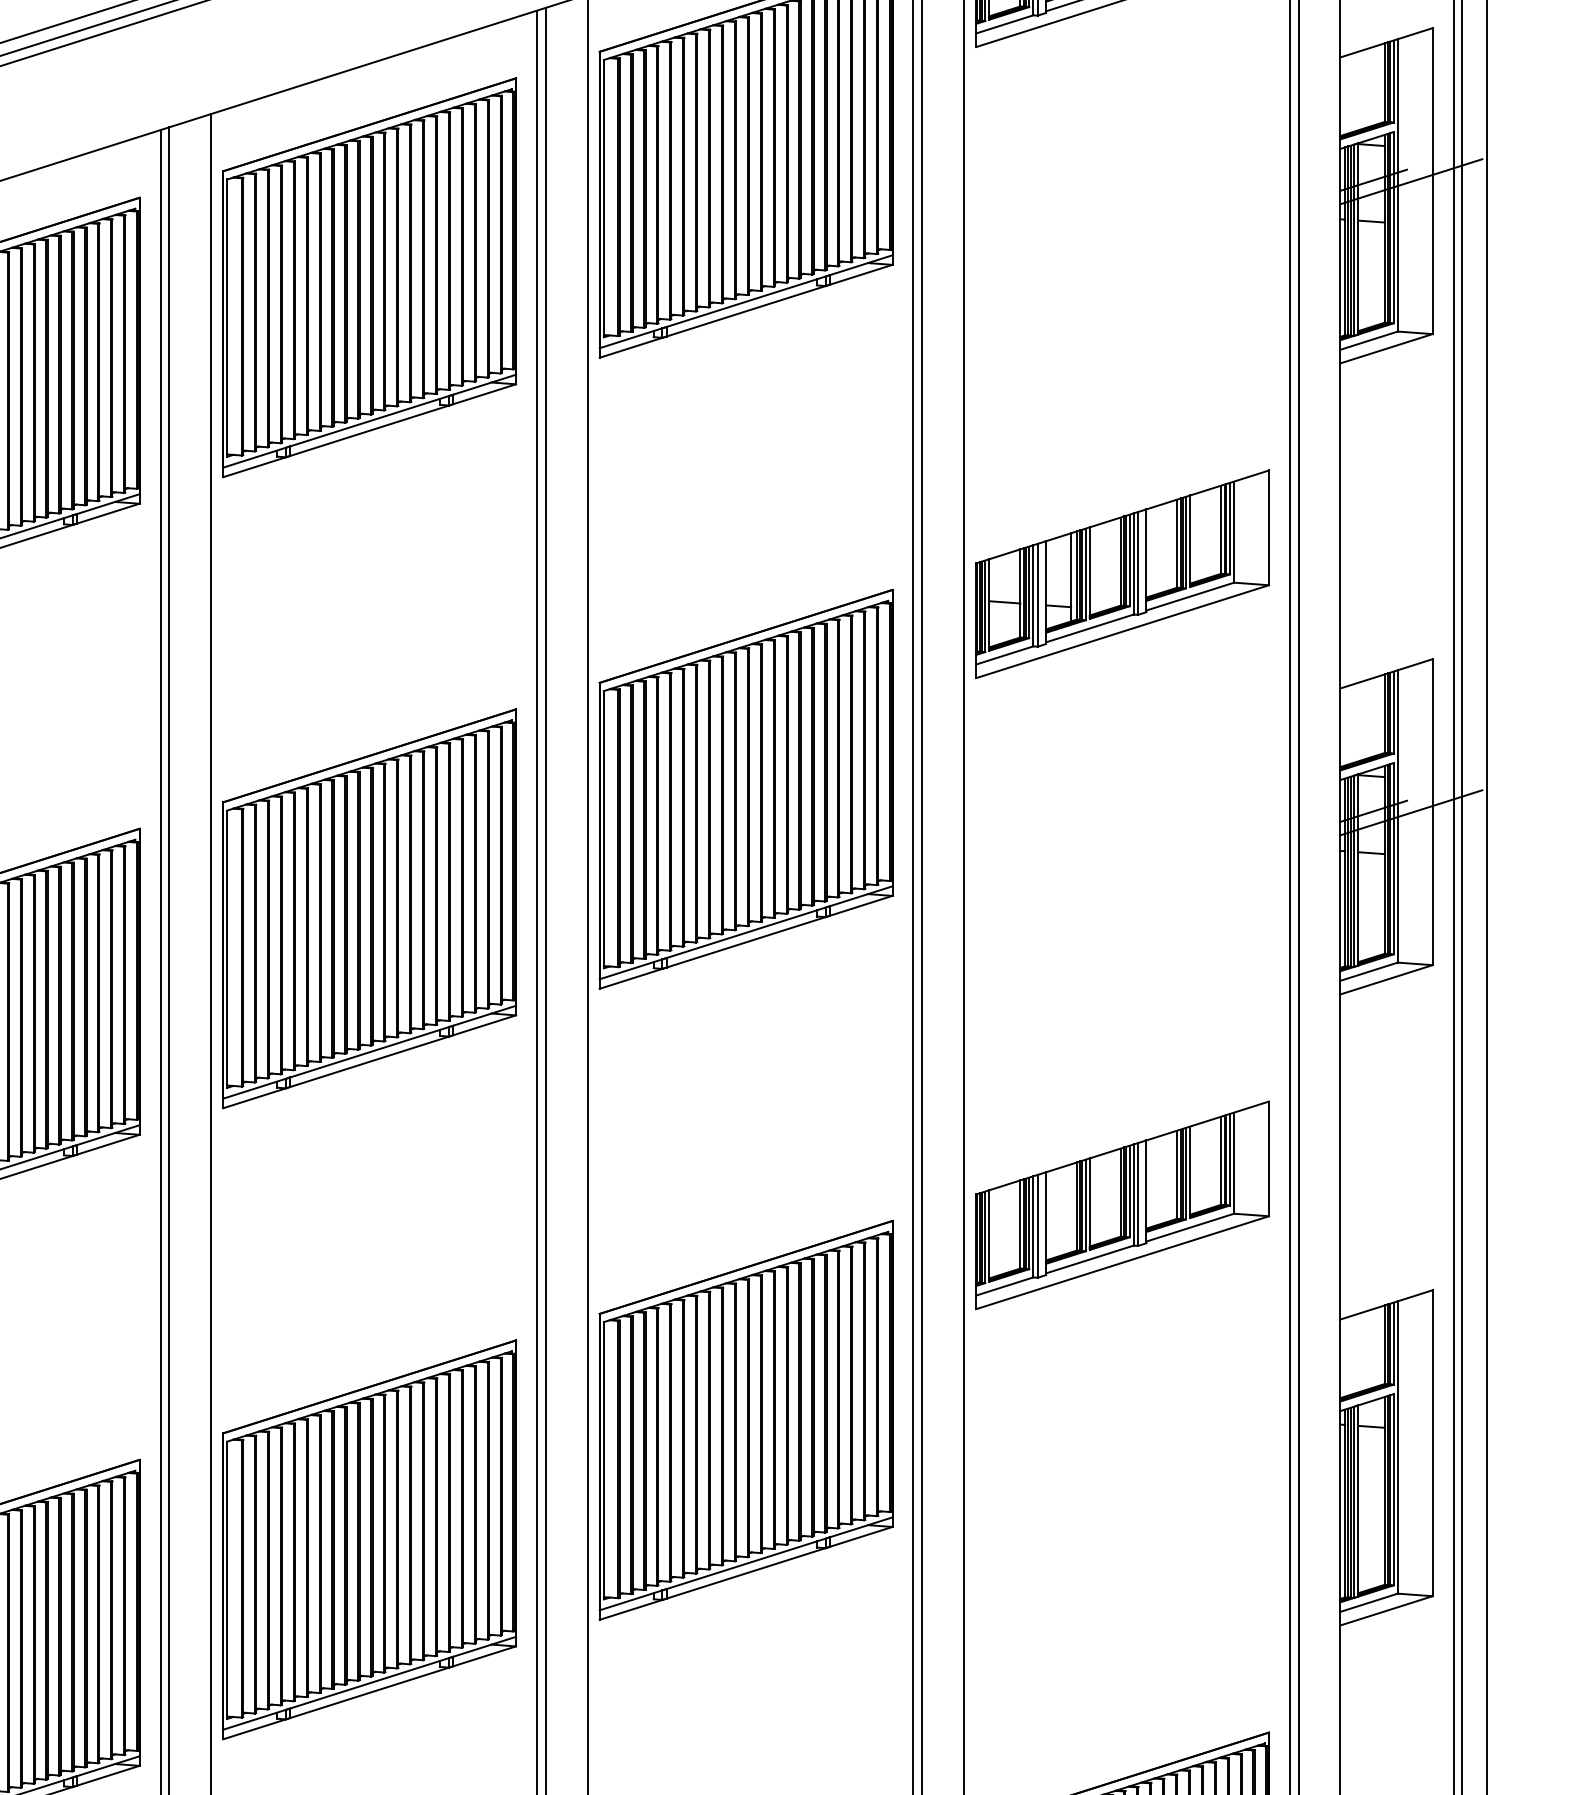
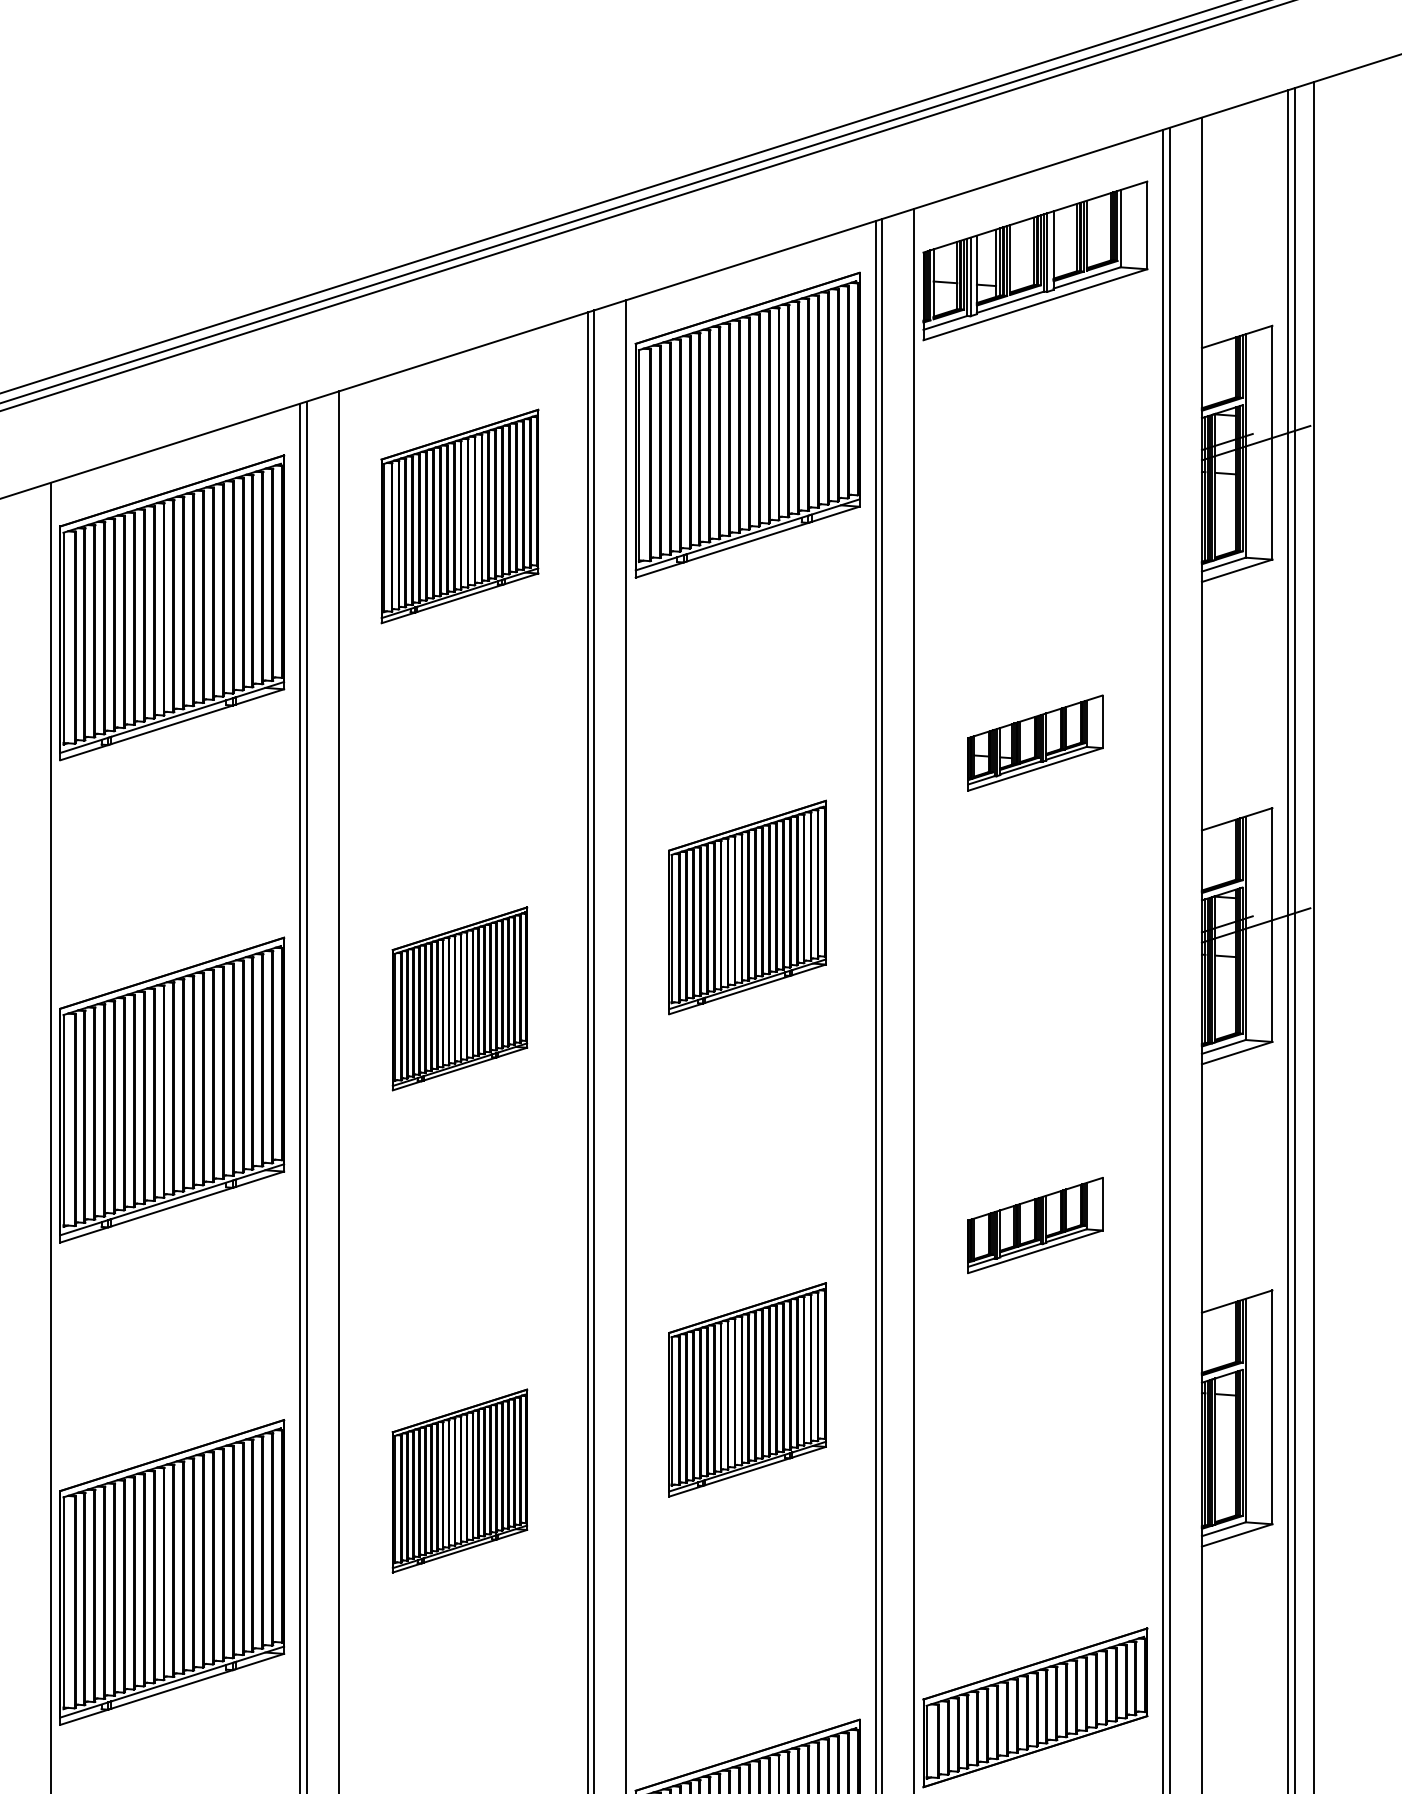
part: (369, 277) -> (459, 516), size x0.7
part: (1122, 573) -> (1035, 742), size x0.6
part: (745, 789) -> (747, 907), size x0.7
part: (369, 908) -> (459, 998), size x0.6
part: (1122, 1205) -> (1035, 1225), size x0.6
part: (745, 1419) -> (747, 1389), size x0.7
part: (369, 1538) -> (459, 1480), size x0.6

